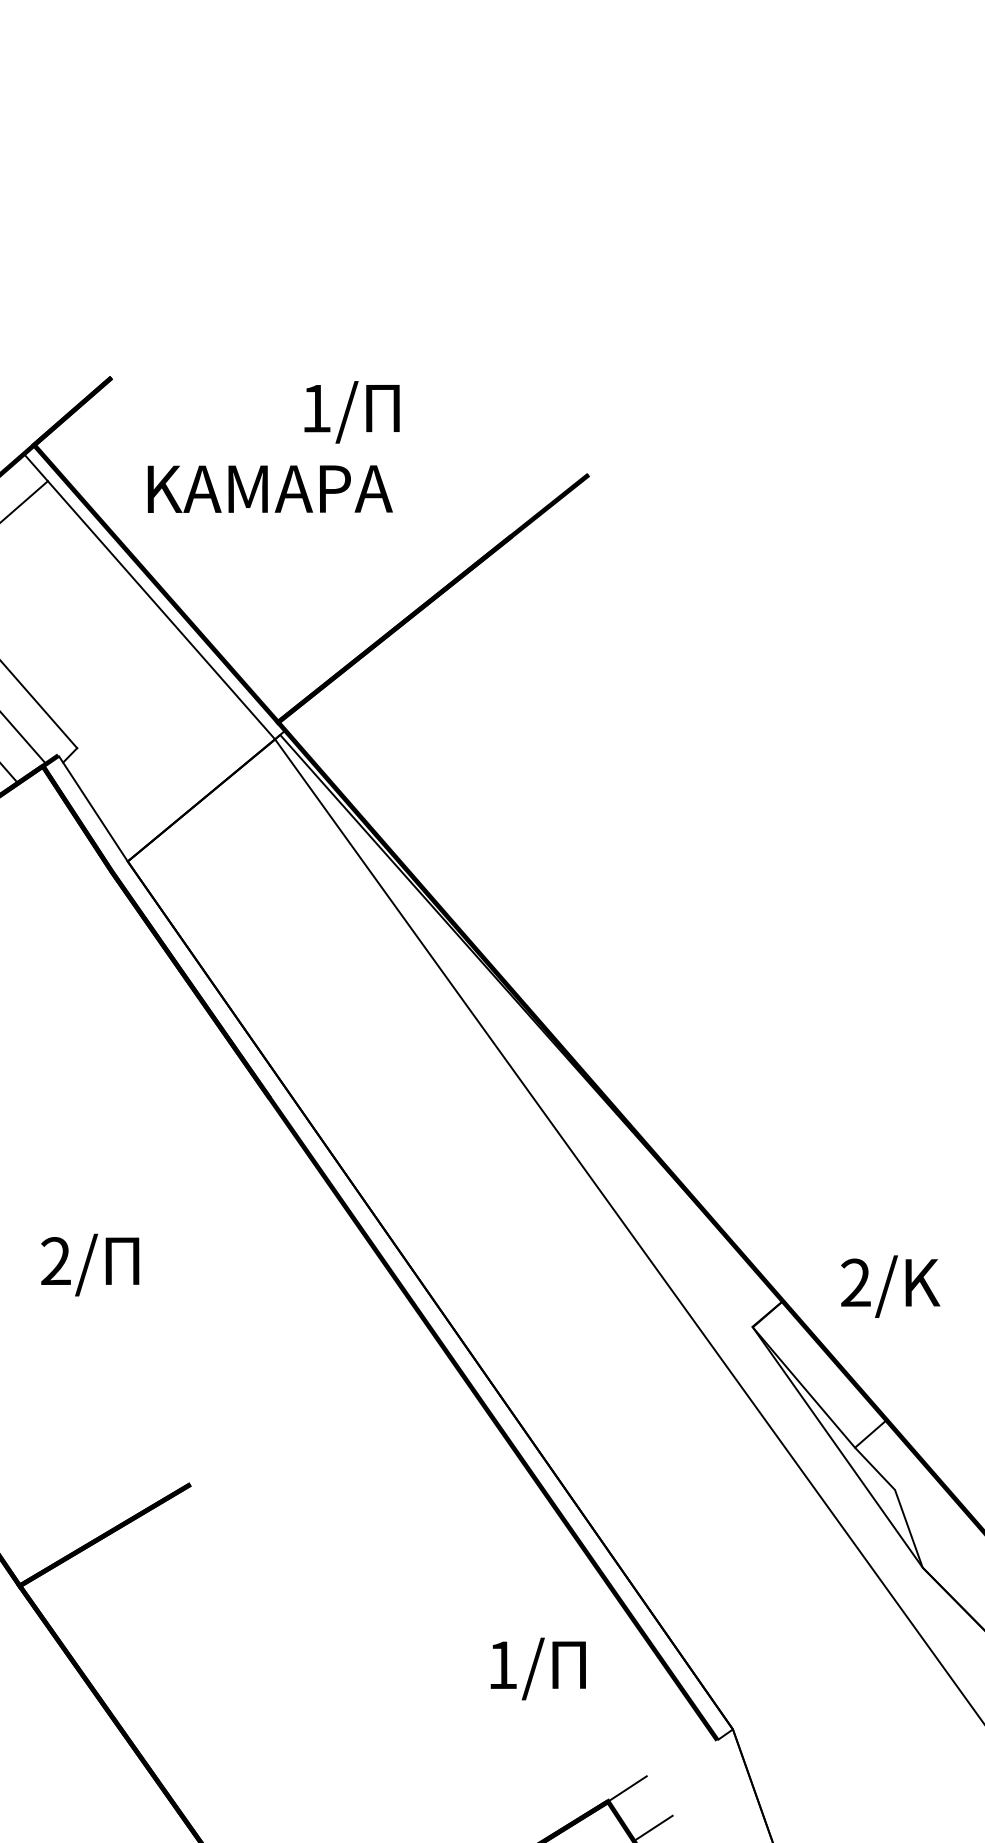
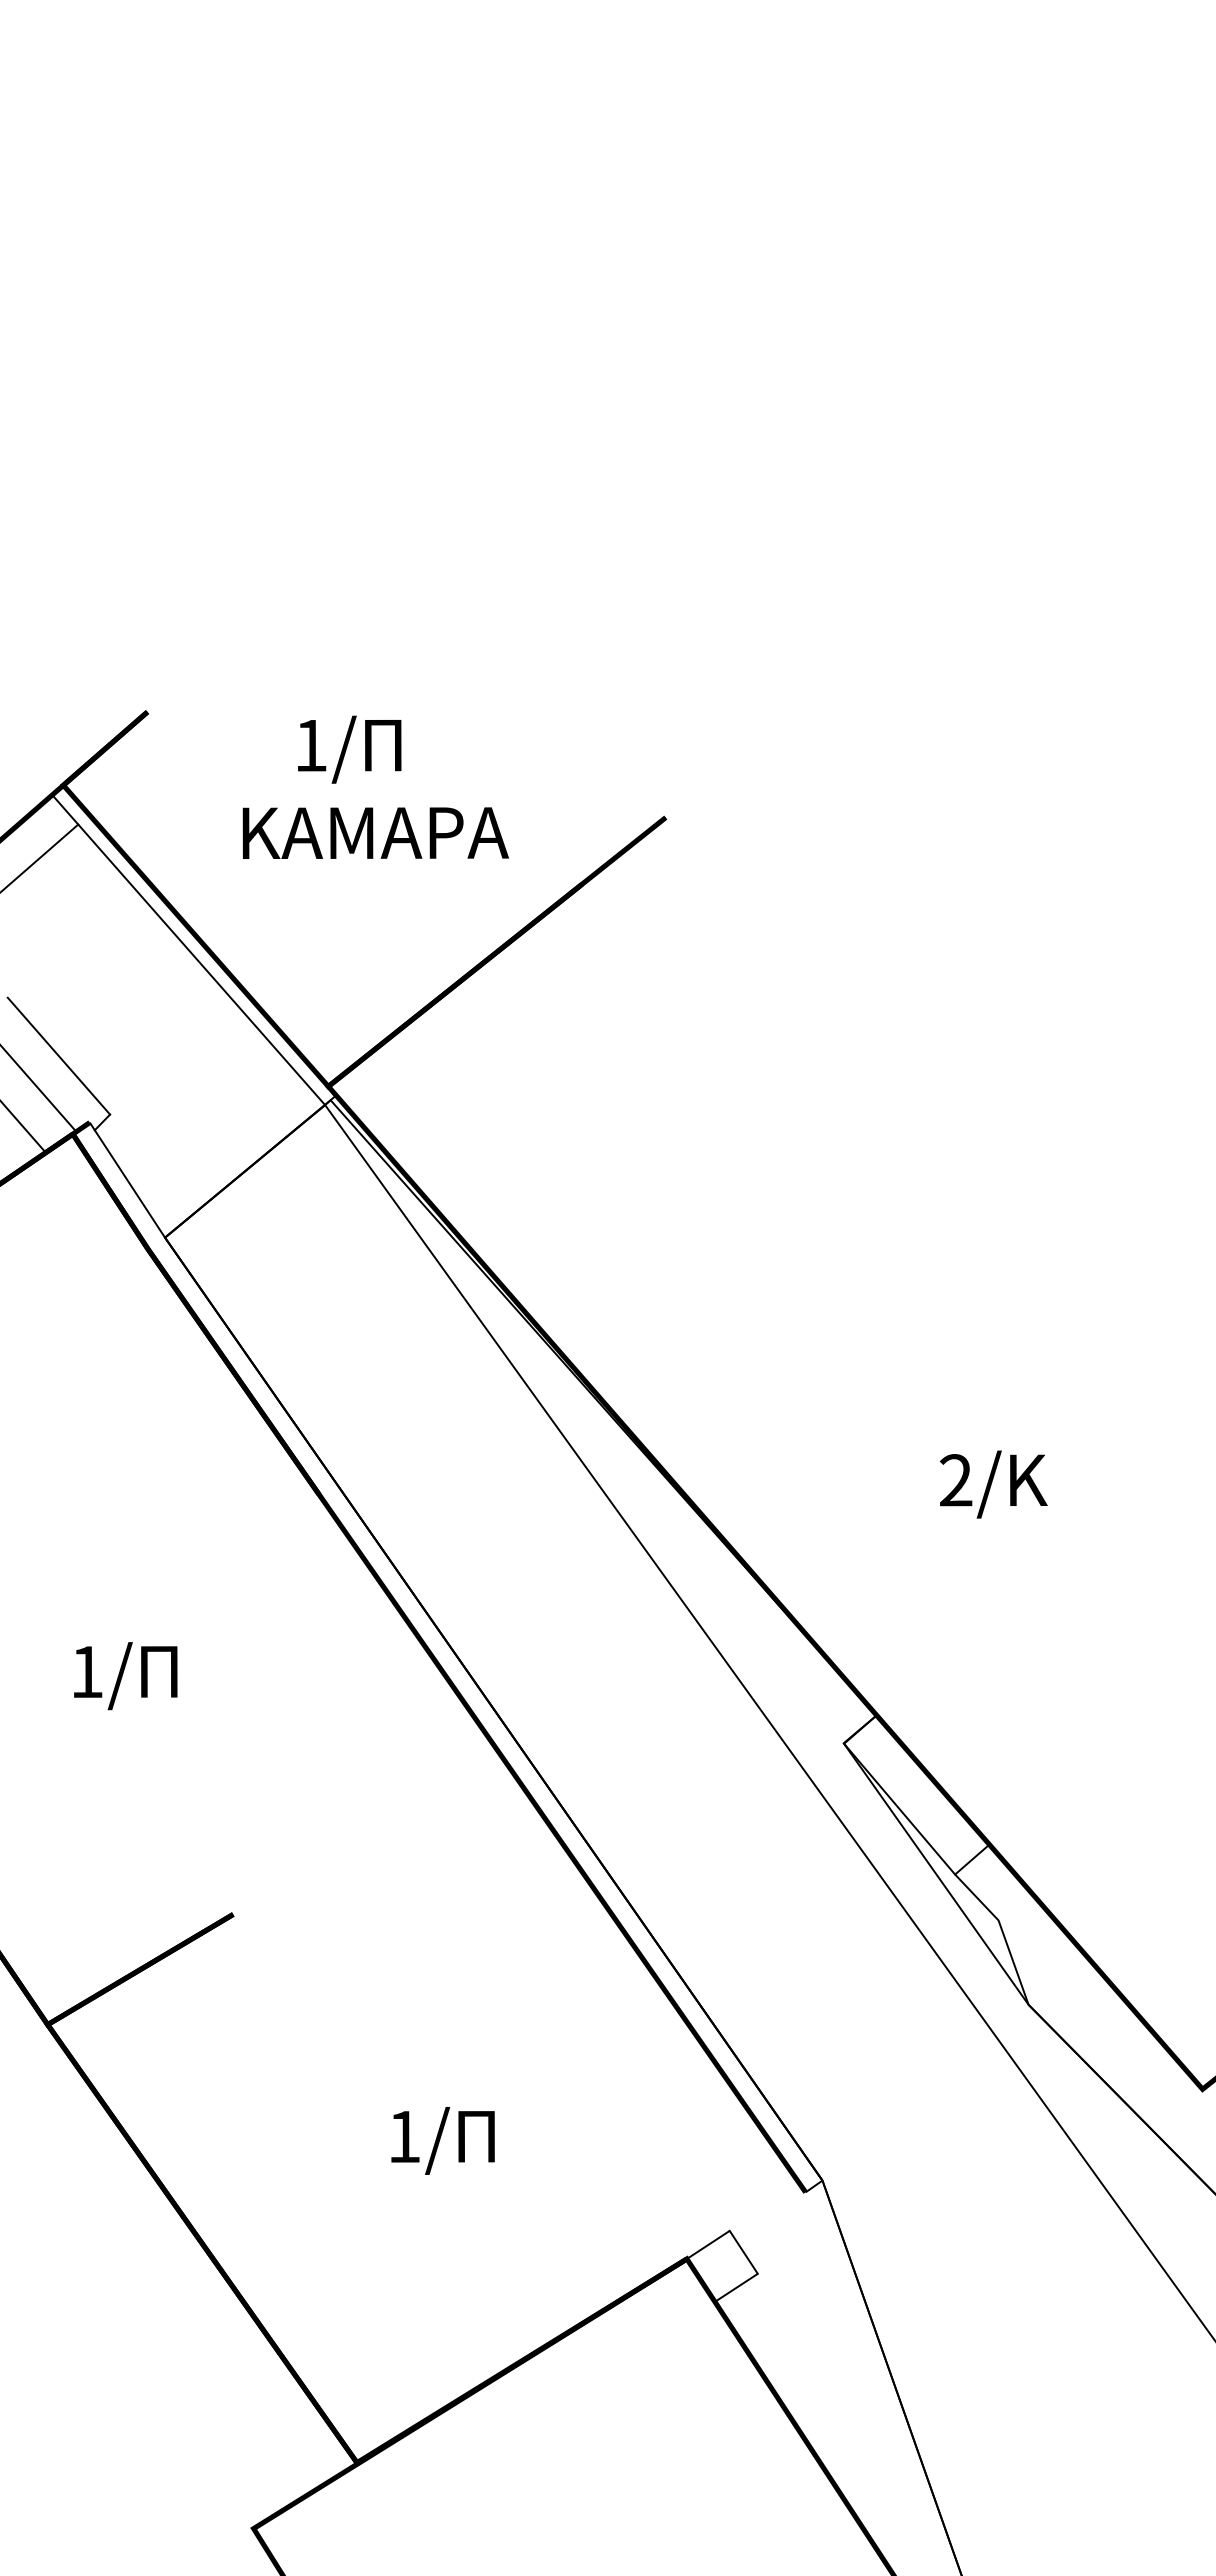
text: (351, 412) -> (349, 749), moved
text: (269, 488) -> (375, 832), moved
text: (56, 1260) -> (87, 1671), 2/ -> 1/
text: (890, 1286) -> (993, 1484), moved
text: (537, 1668) -> (442, 2140), moved
line: (660, 1794) -> (743, 2251), added

